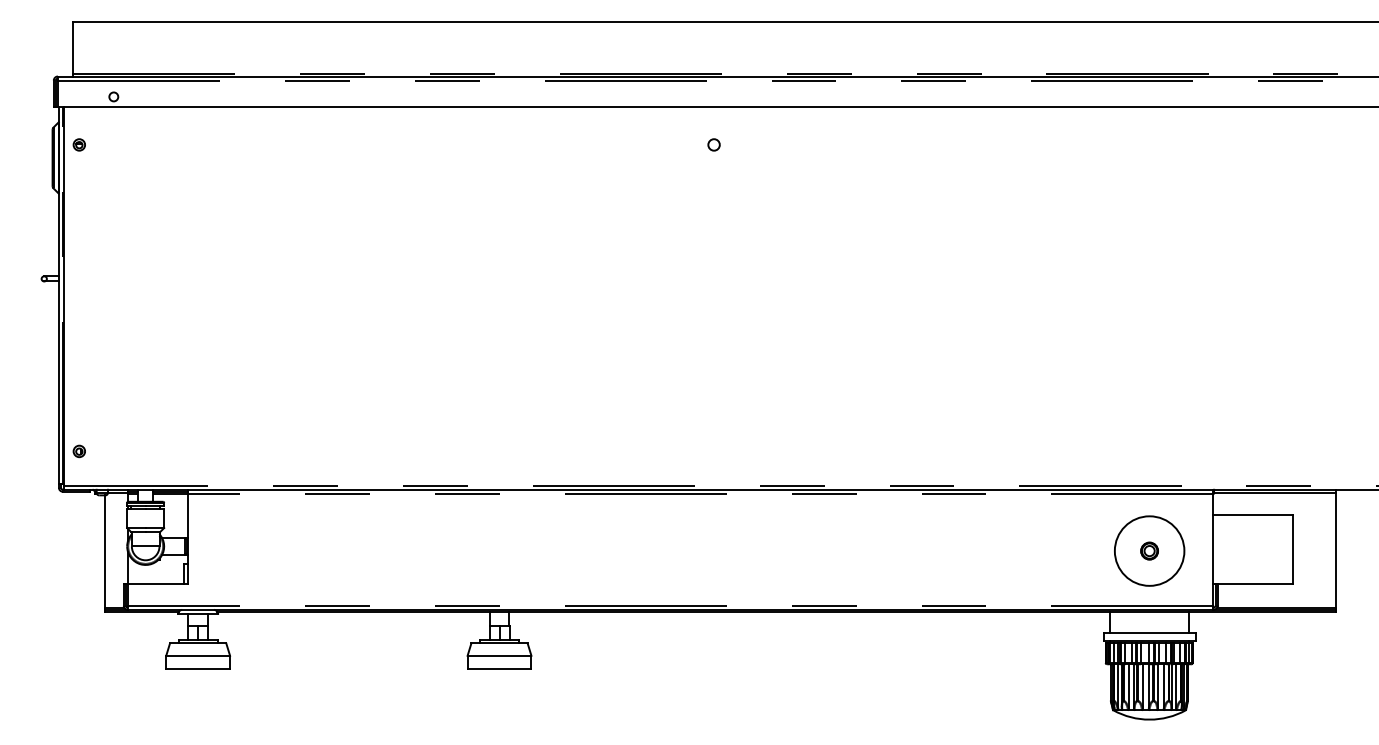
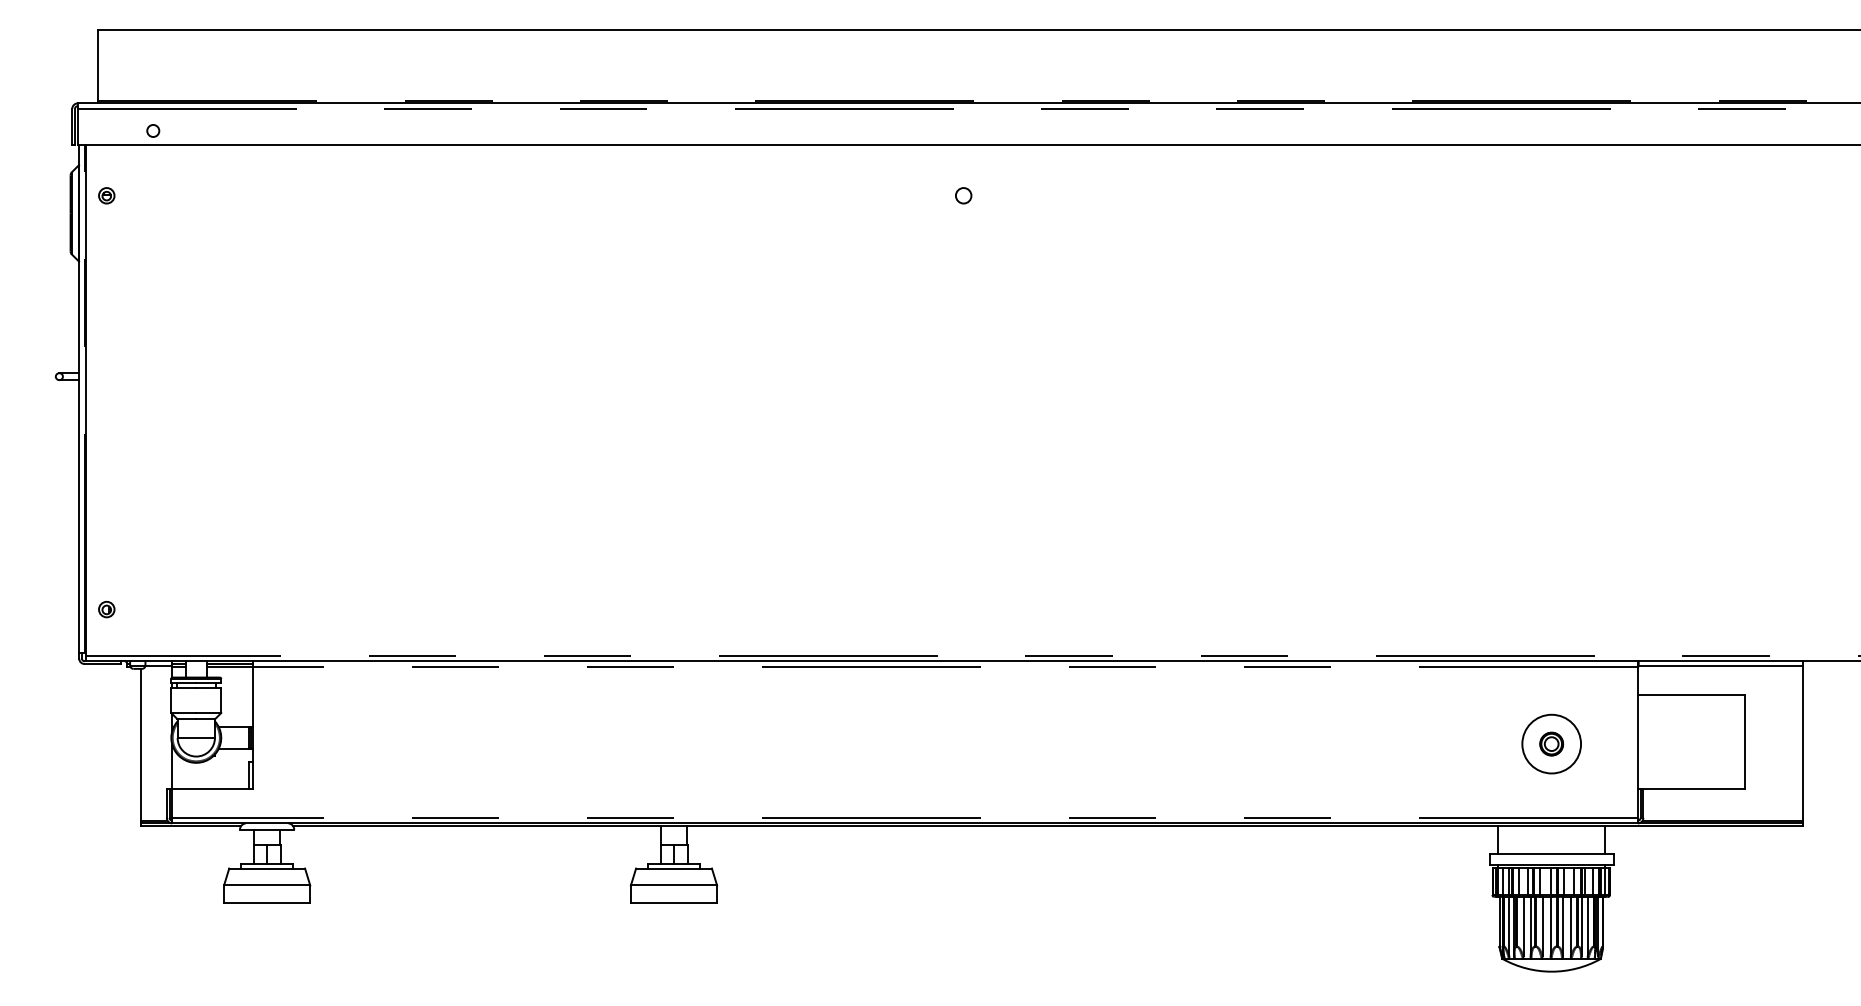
circle: (1149, 550) -> (1551, 743), size x0.62

